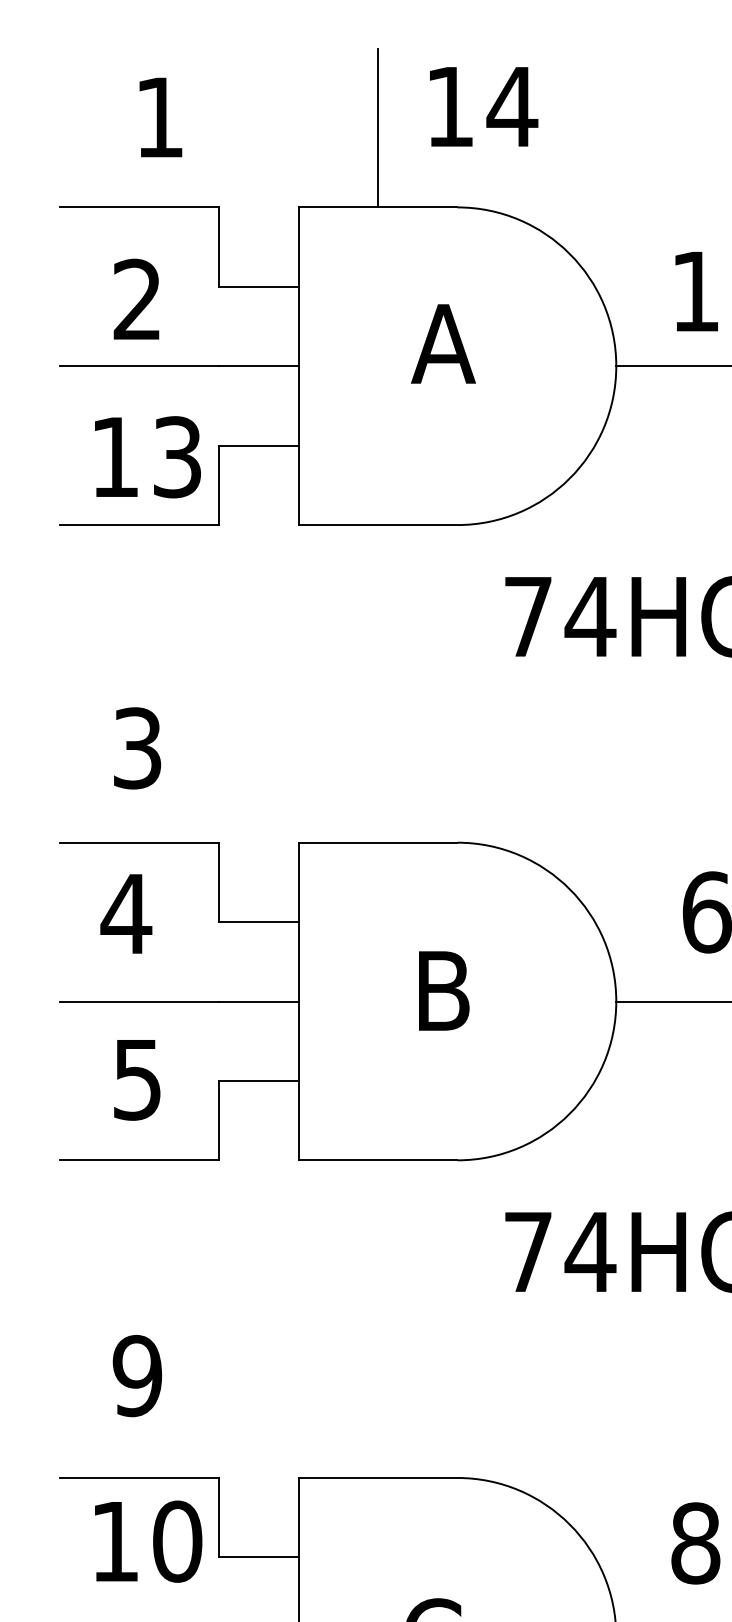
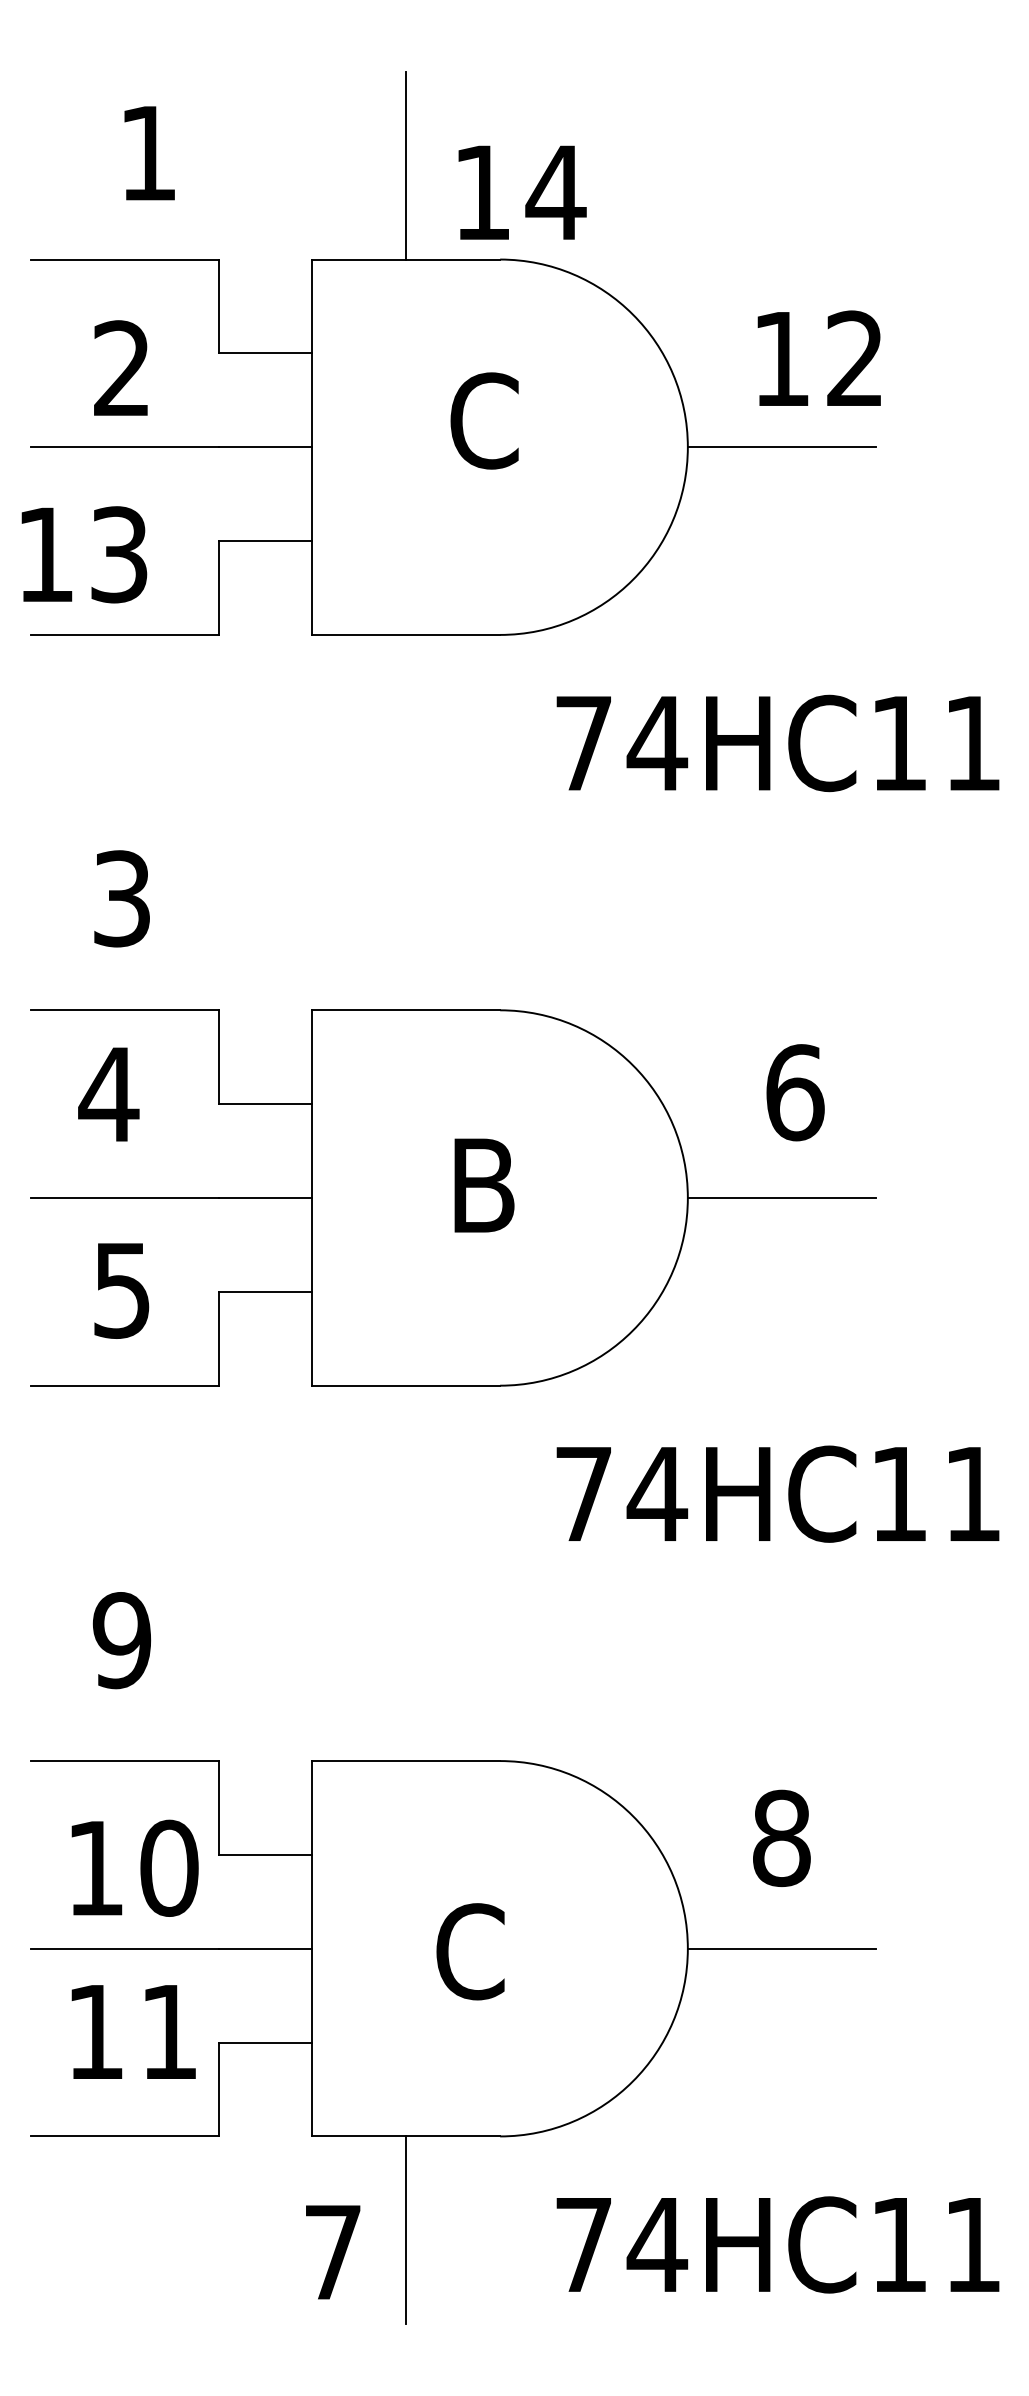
text: (483, 106) -> (522, 192), moved
text: (443, 343) -> (483, 420), A -> C
text: (148, 456) -> (84, 554), moved
text: (148, 1540) -> (134, 1867), moved

